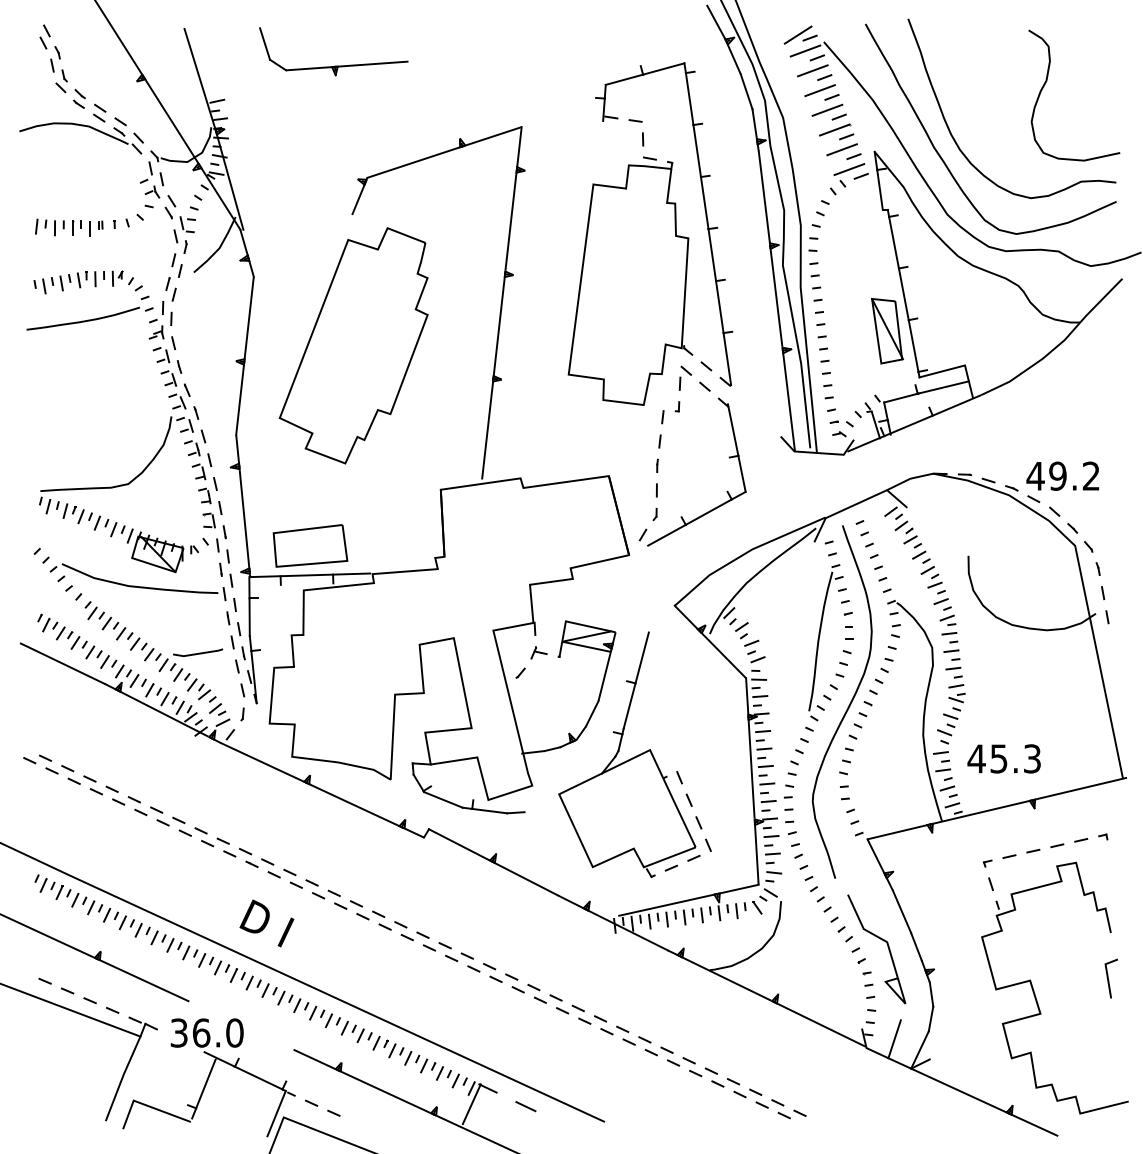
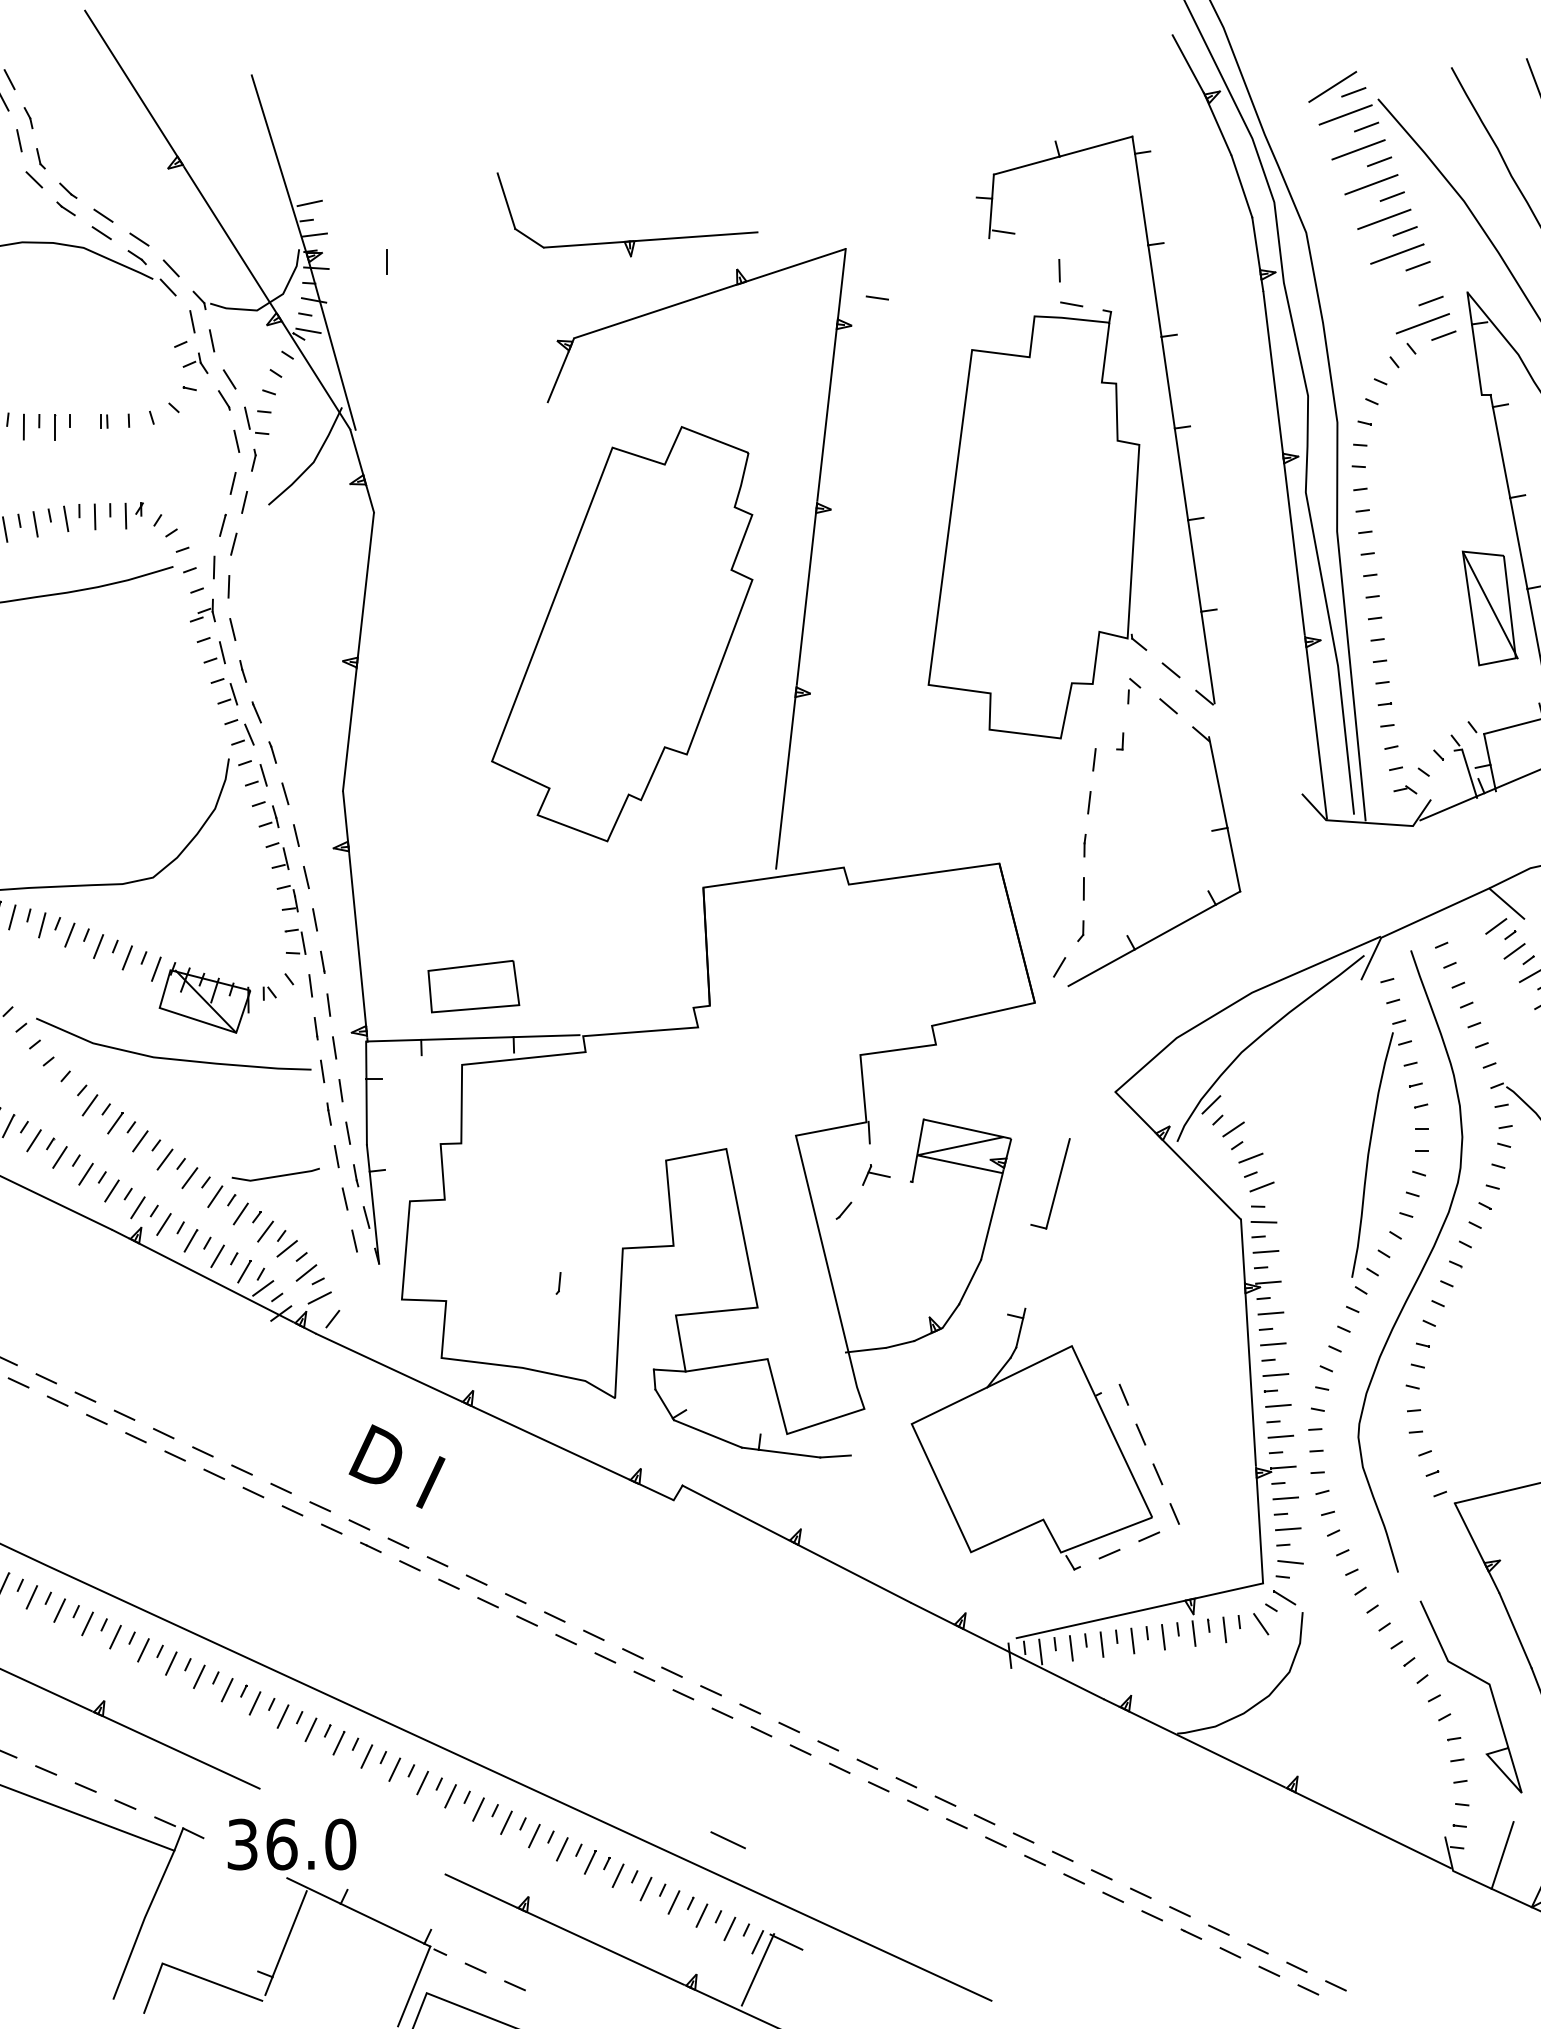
part: (334, 65) -> (628, 239), moved
line: (635, 120) -> (877, 297), moved
line: (841, 149) -> (1409, 288), removed
line: (89, 228) -> (385, 261), moved
part: (353, 345) -> (621, 633), moved
part: (685, 377) -> (1134, 689), size x0.6
part: (310, 545) -> (473, 985), size x0.7
line: (629, 705) -> (1035, 1267), removed
part: (242, 714) -> (558, 1283), moved
text: (266, 923) -> (396, 1466), moved
line: (525, 1106) -> (727, 1840), moved

